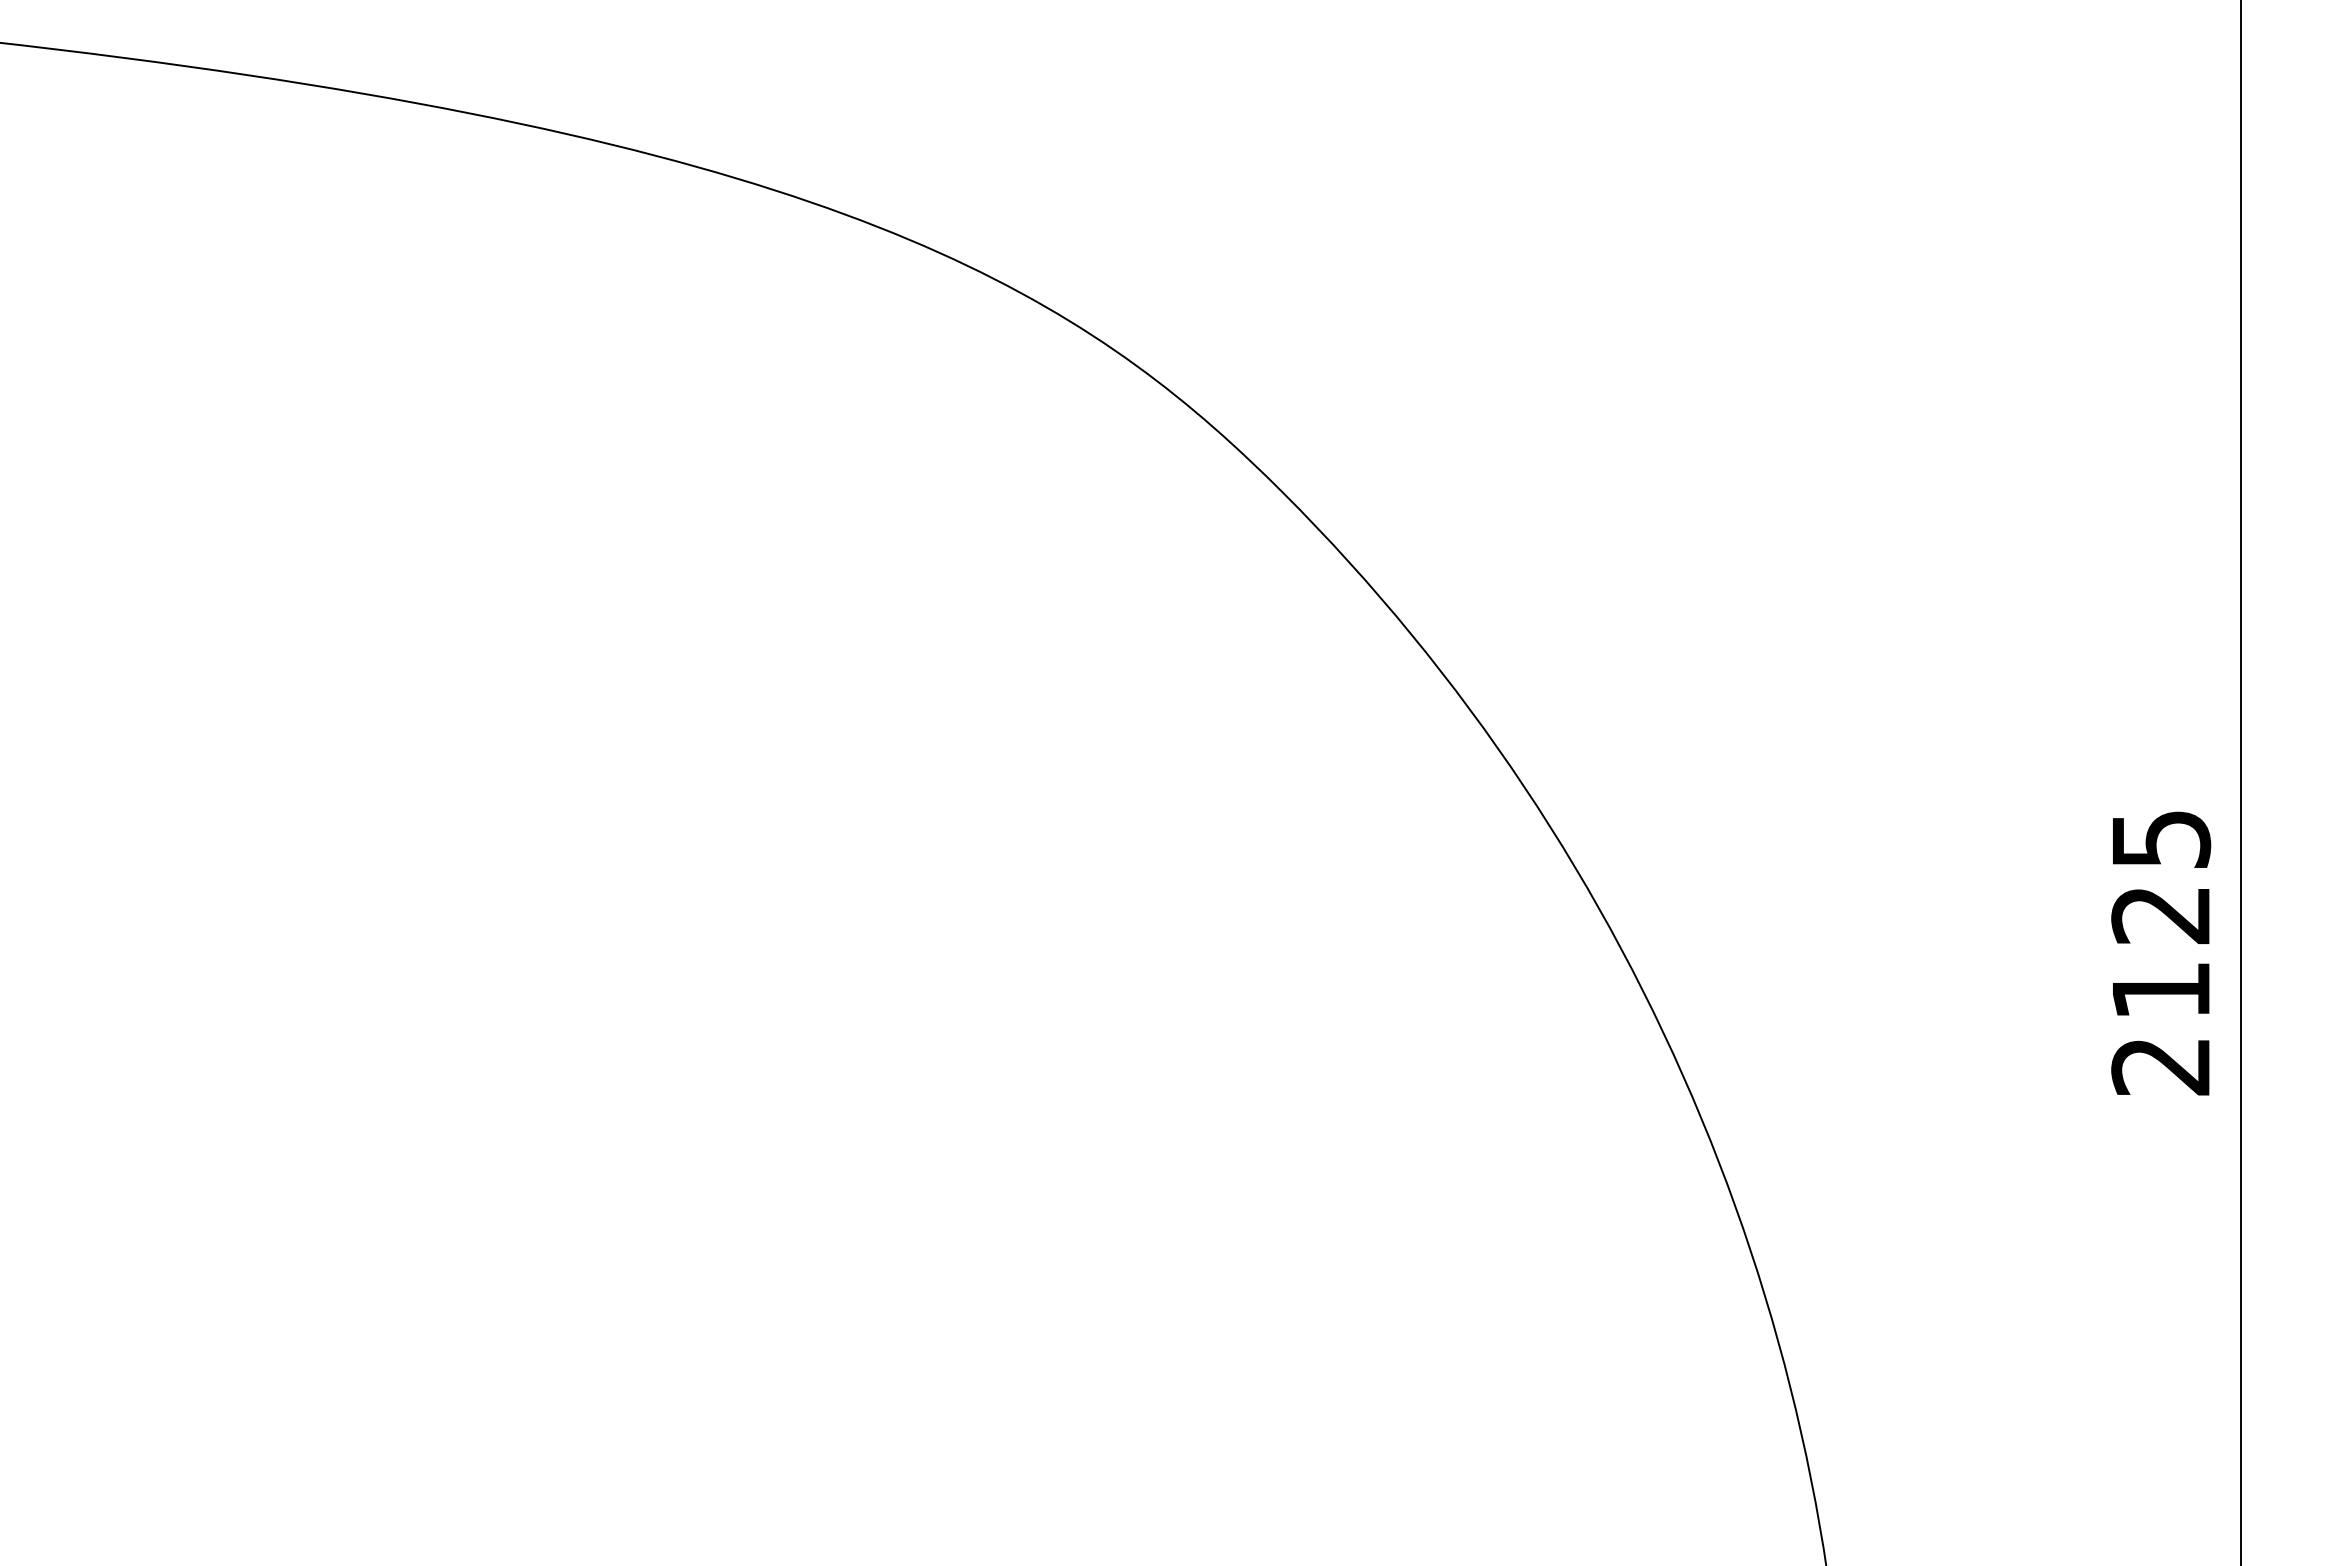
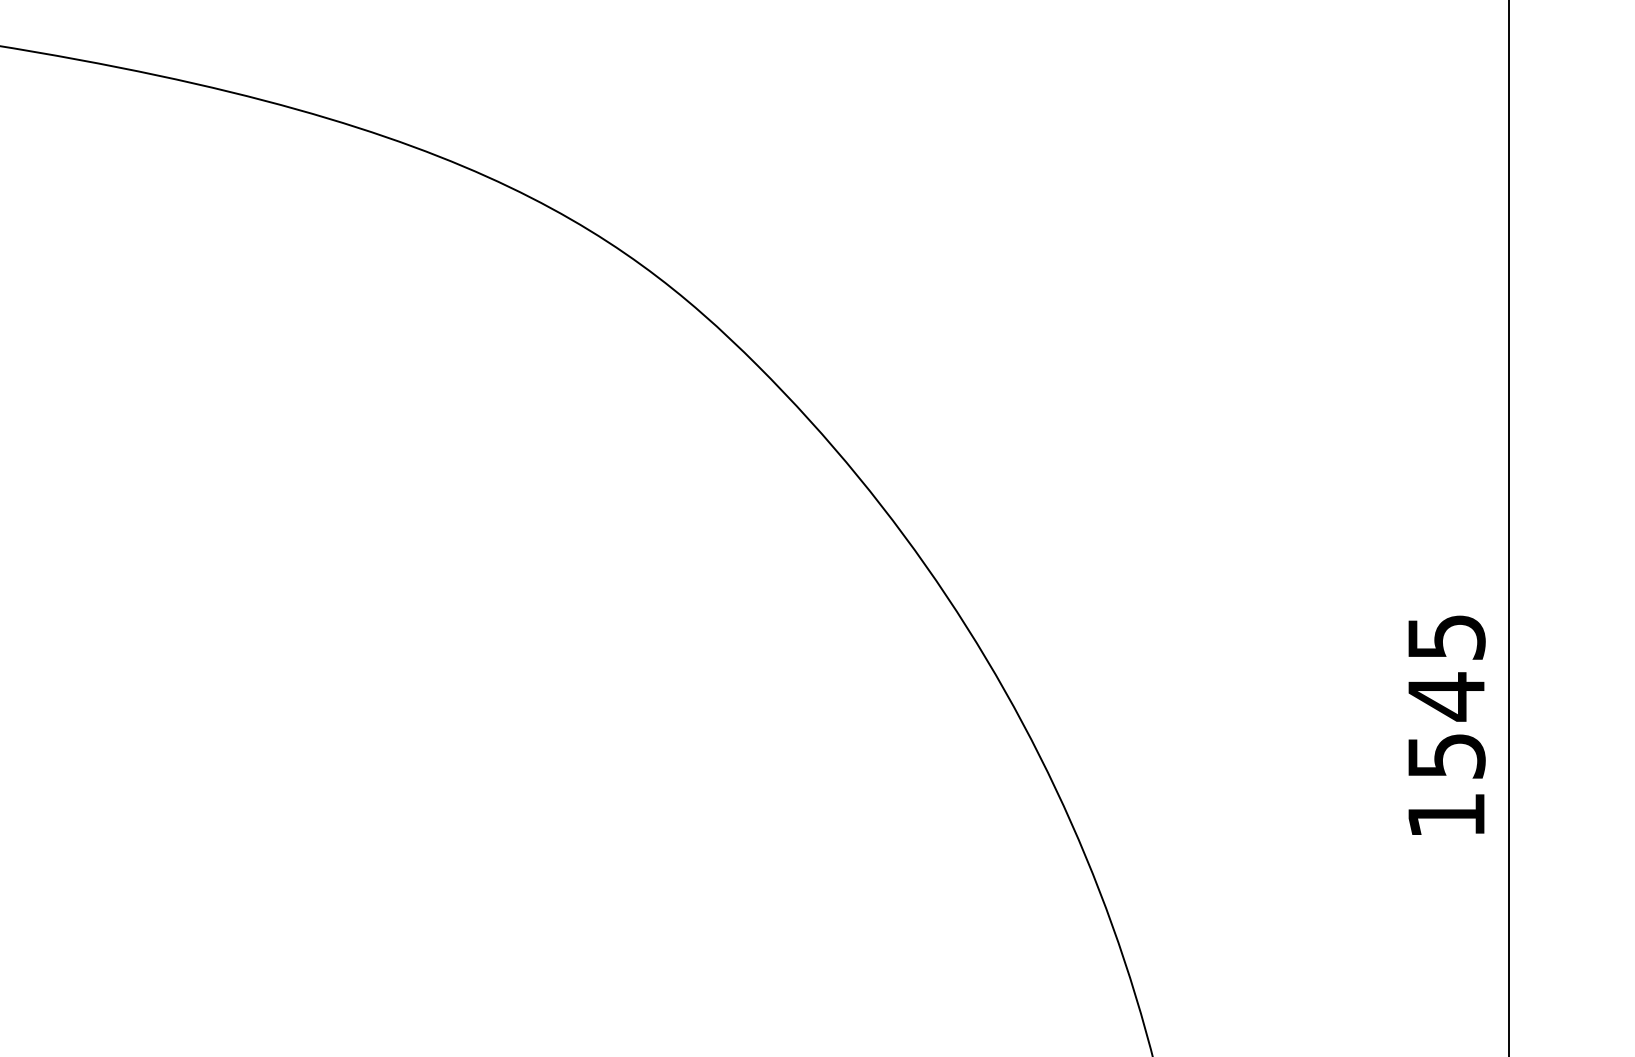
text: (2161, 989) -> (1446, 755), 2125 -> 1545

